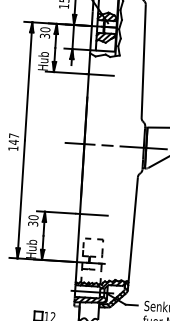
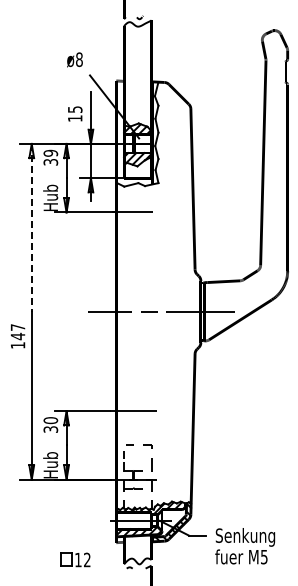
text: (45, 29) -> (50, 153), 30 -> 39
line: (28, 81) -> (31, 227), solid -> dashed
text: (14, 142) -> (18, 336), moved

